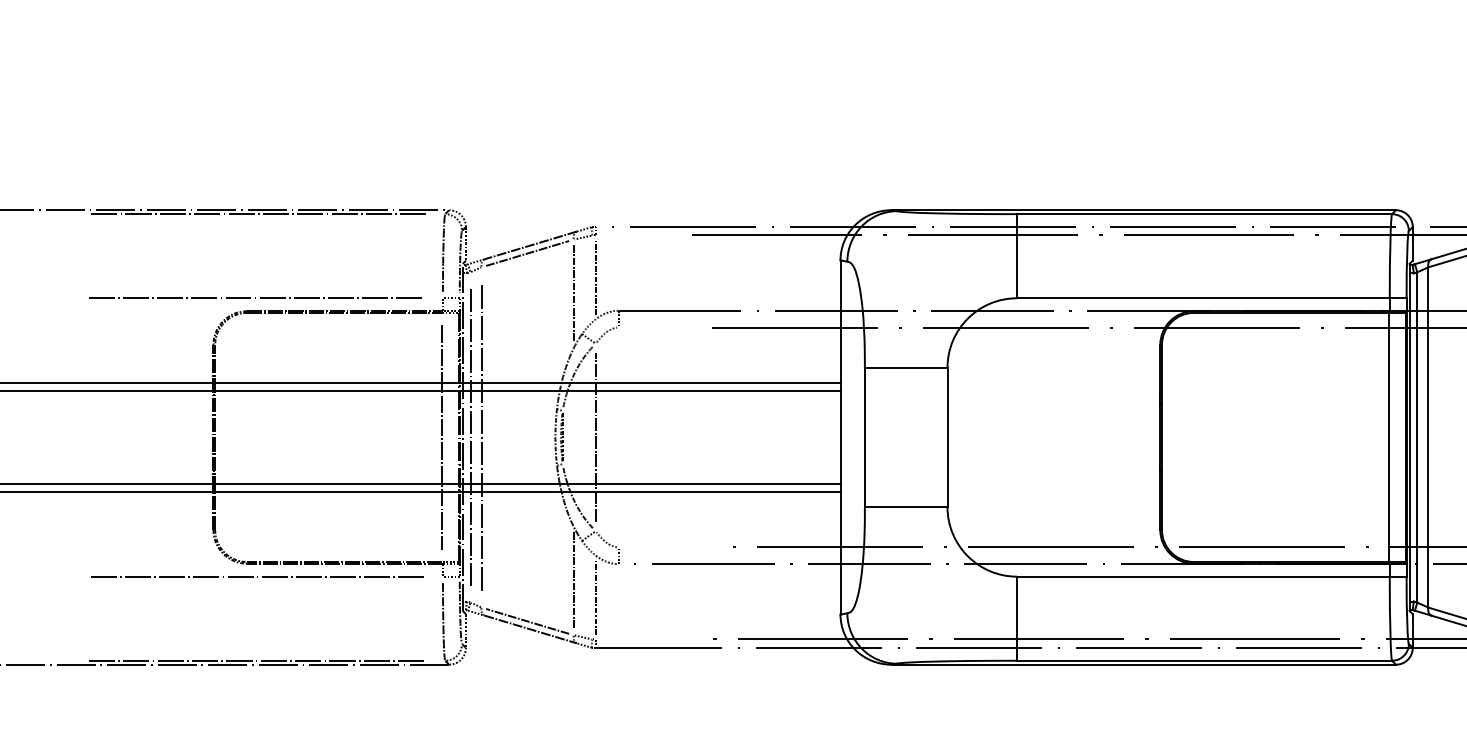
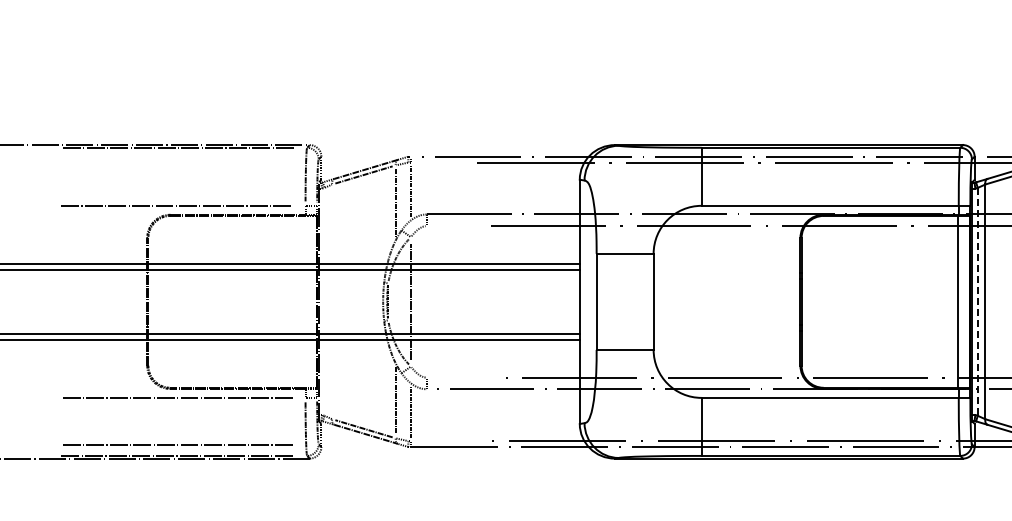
line: (441, 436) -> (304, 301), removed
line: (470, 436) -> (324, 301), removed
line: (482, 436) -> (332, 301), removed
line: (1416, 436) -> (977, 301), solid -> dashed
line: (257, 644) -> (177, 444), added

